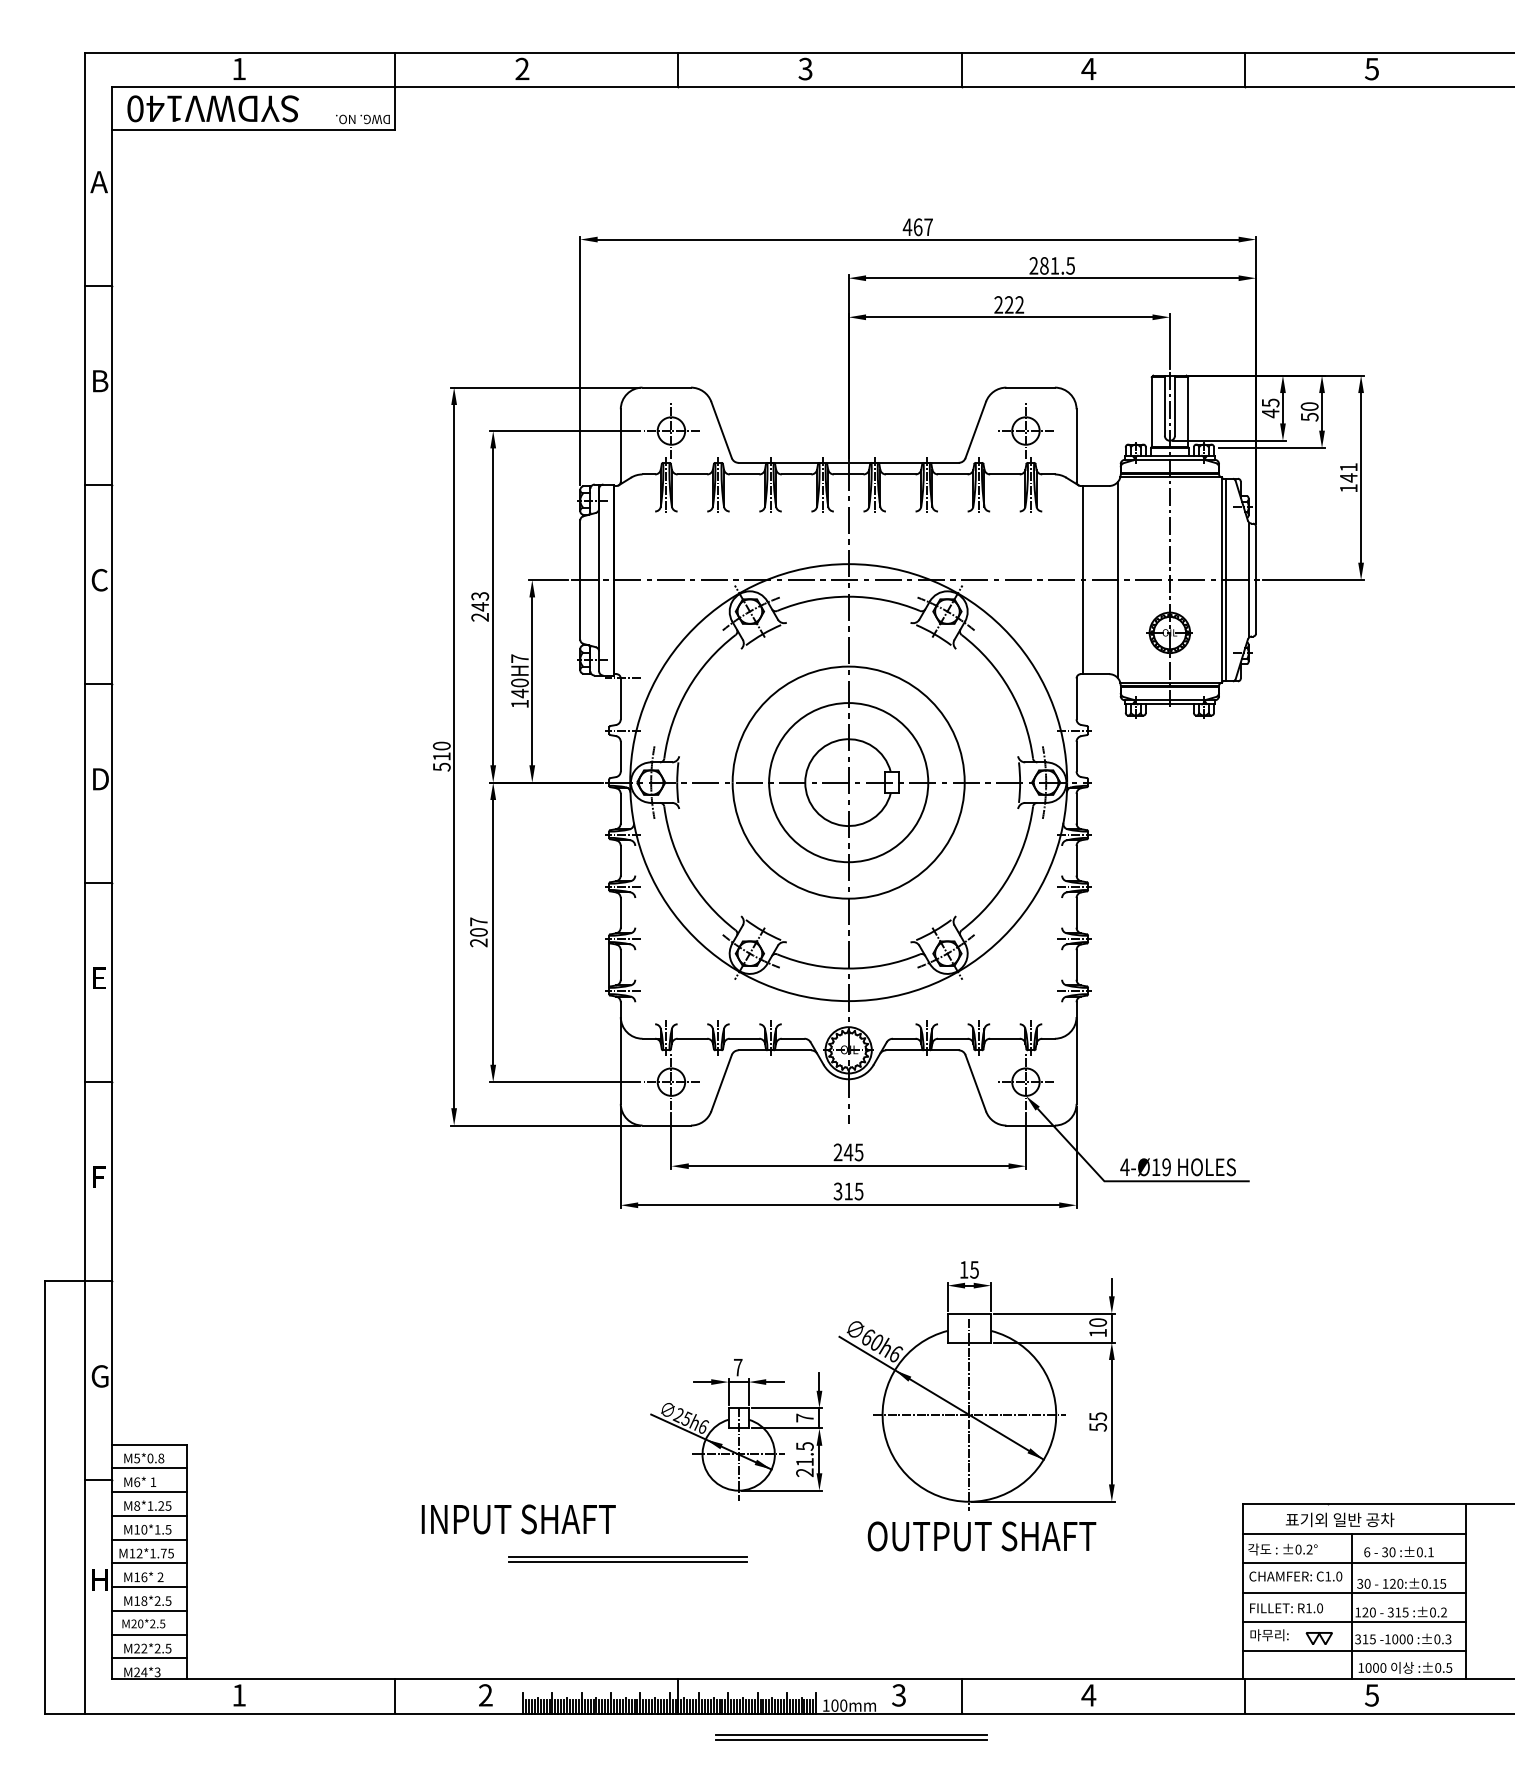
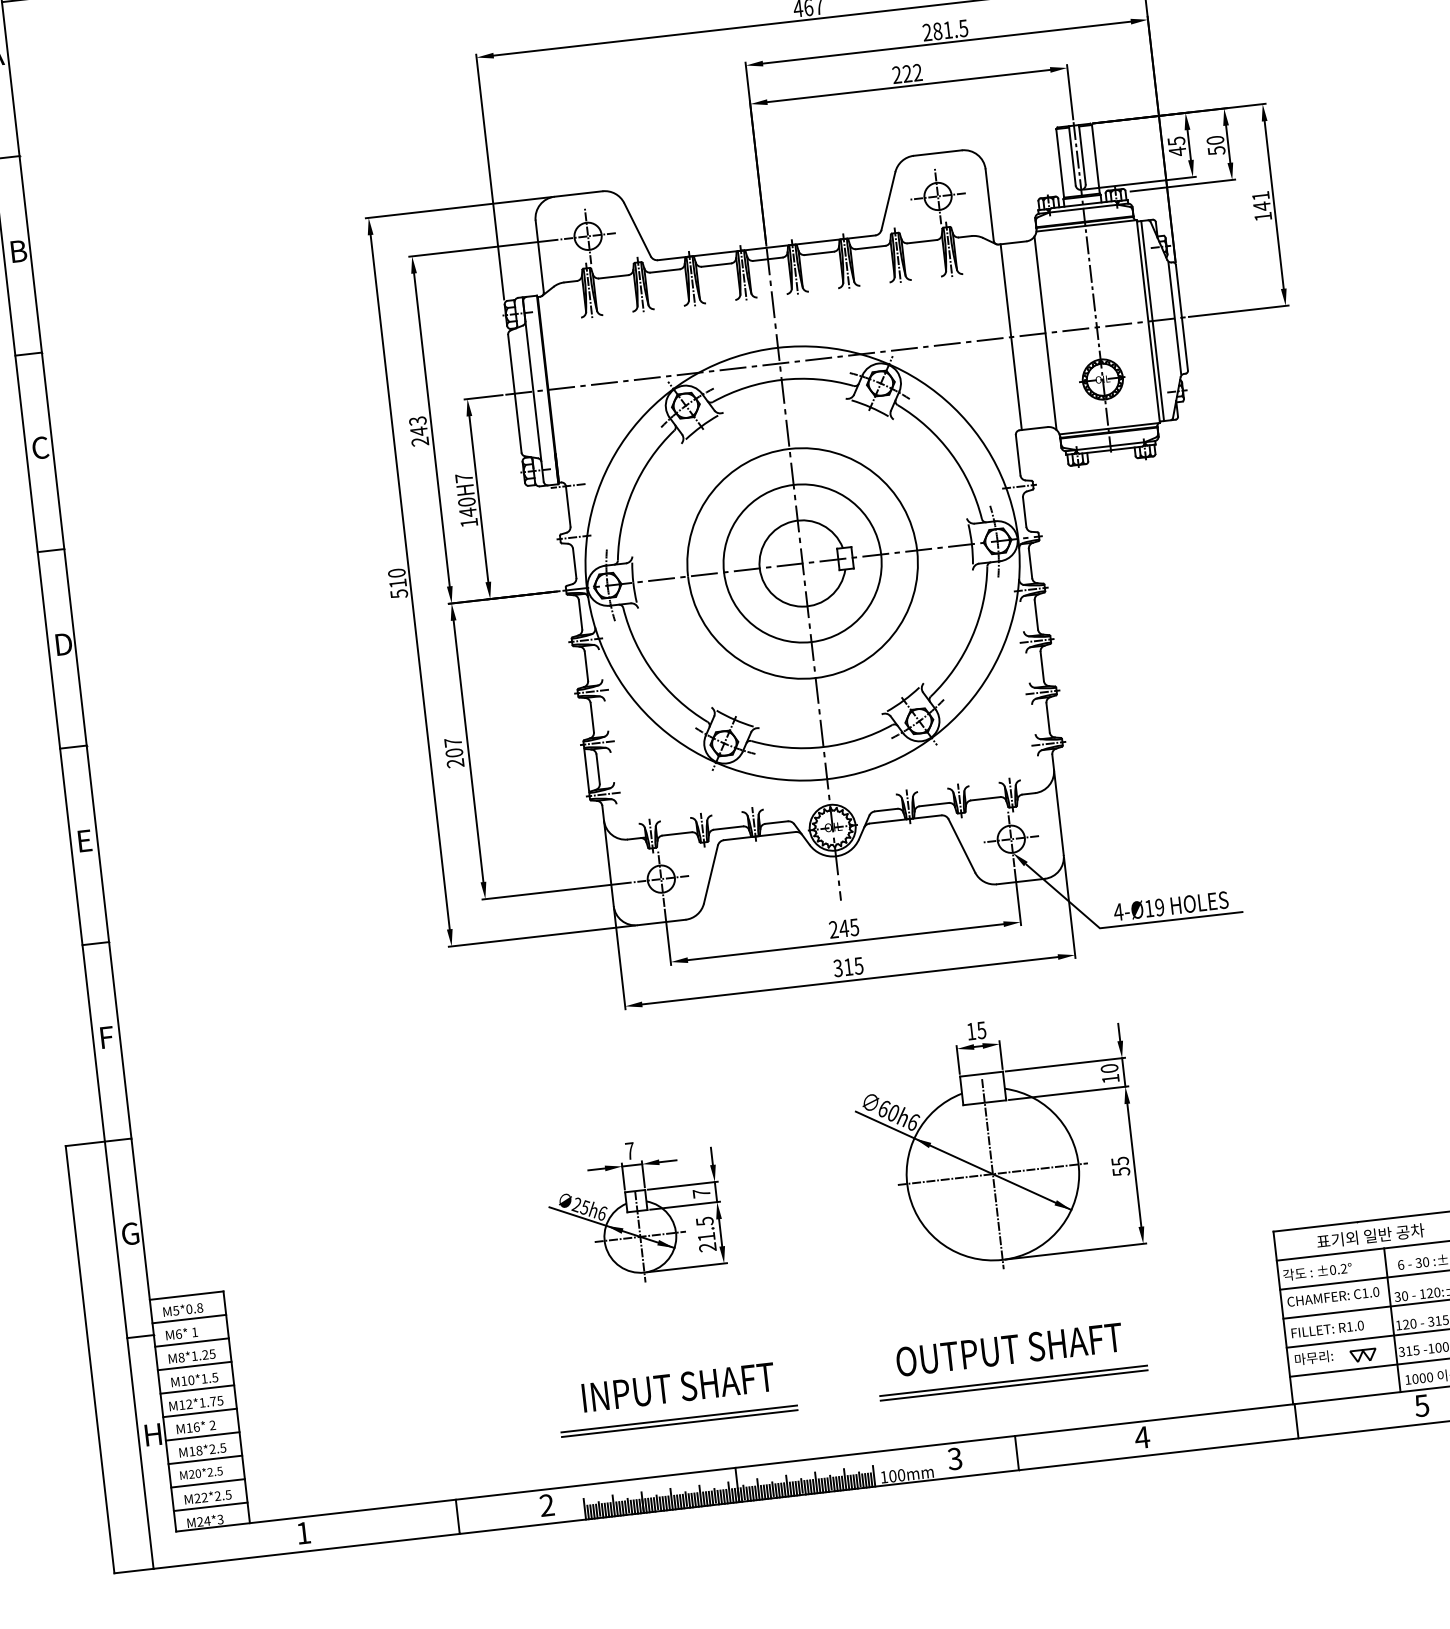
part: (736, 1429) -> (635, 1212), moved
text: (518, 1519) -> (678, 1387), moved
text: (981, 1536) -> (1009, 1349), moved
part: (627, 1559) -> (679, 1421), moved
part: (851, 1737) -> (1013, 1383), moved

